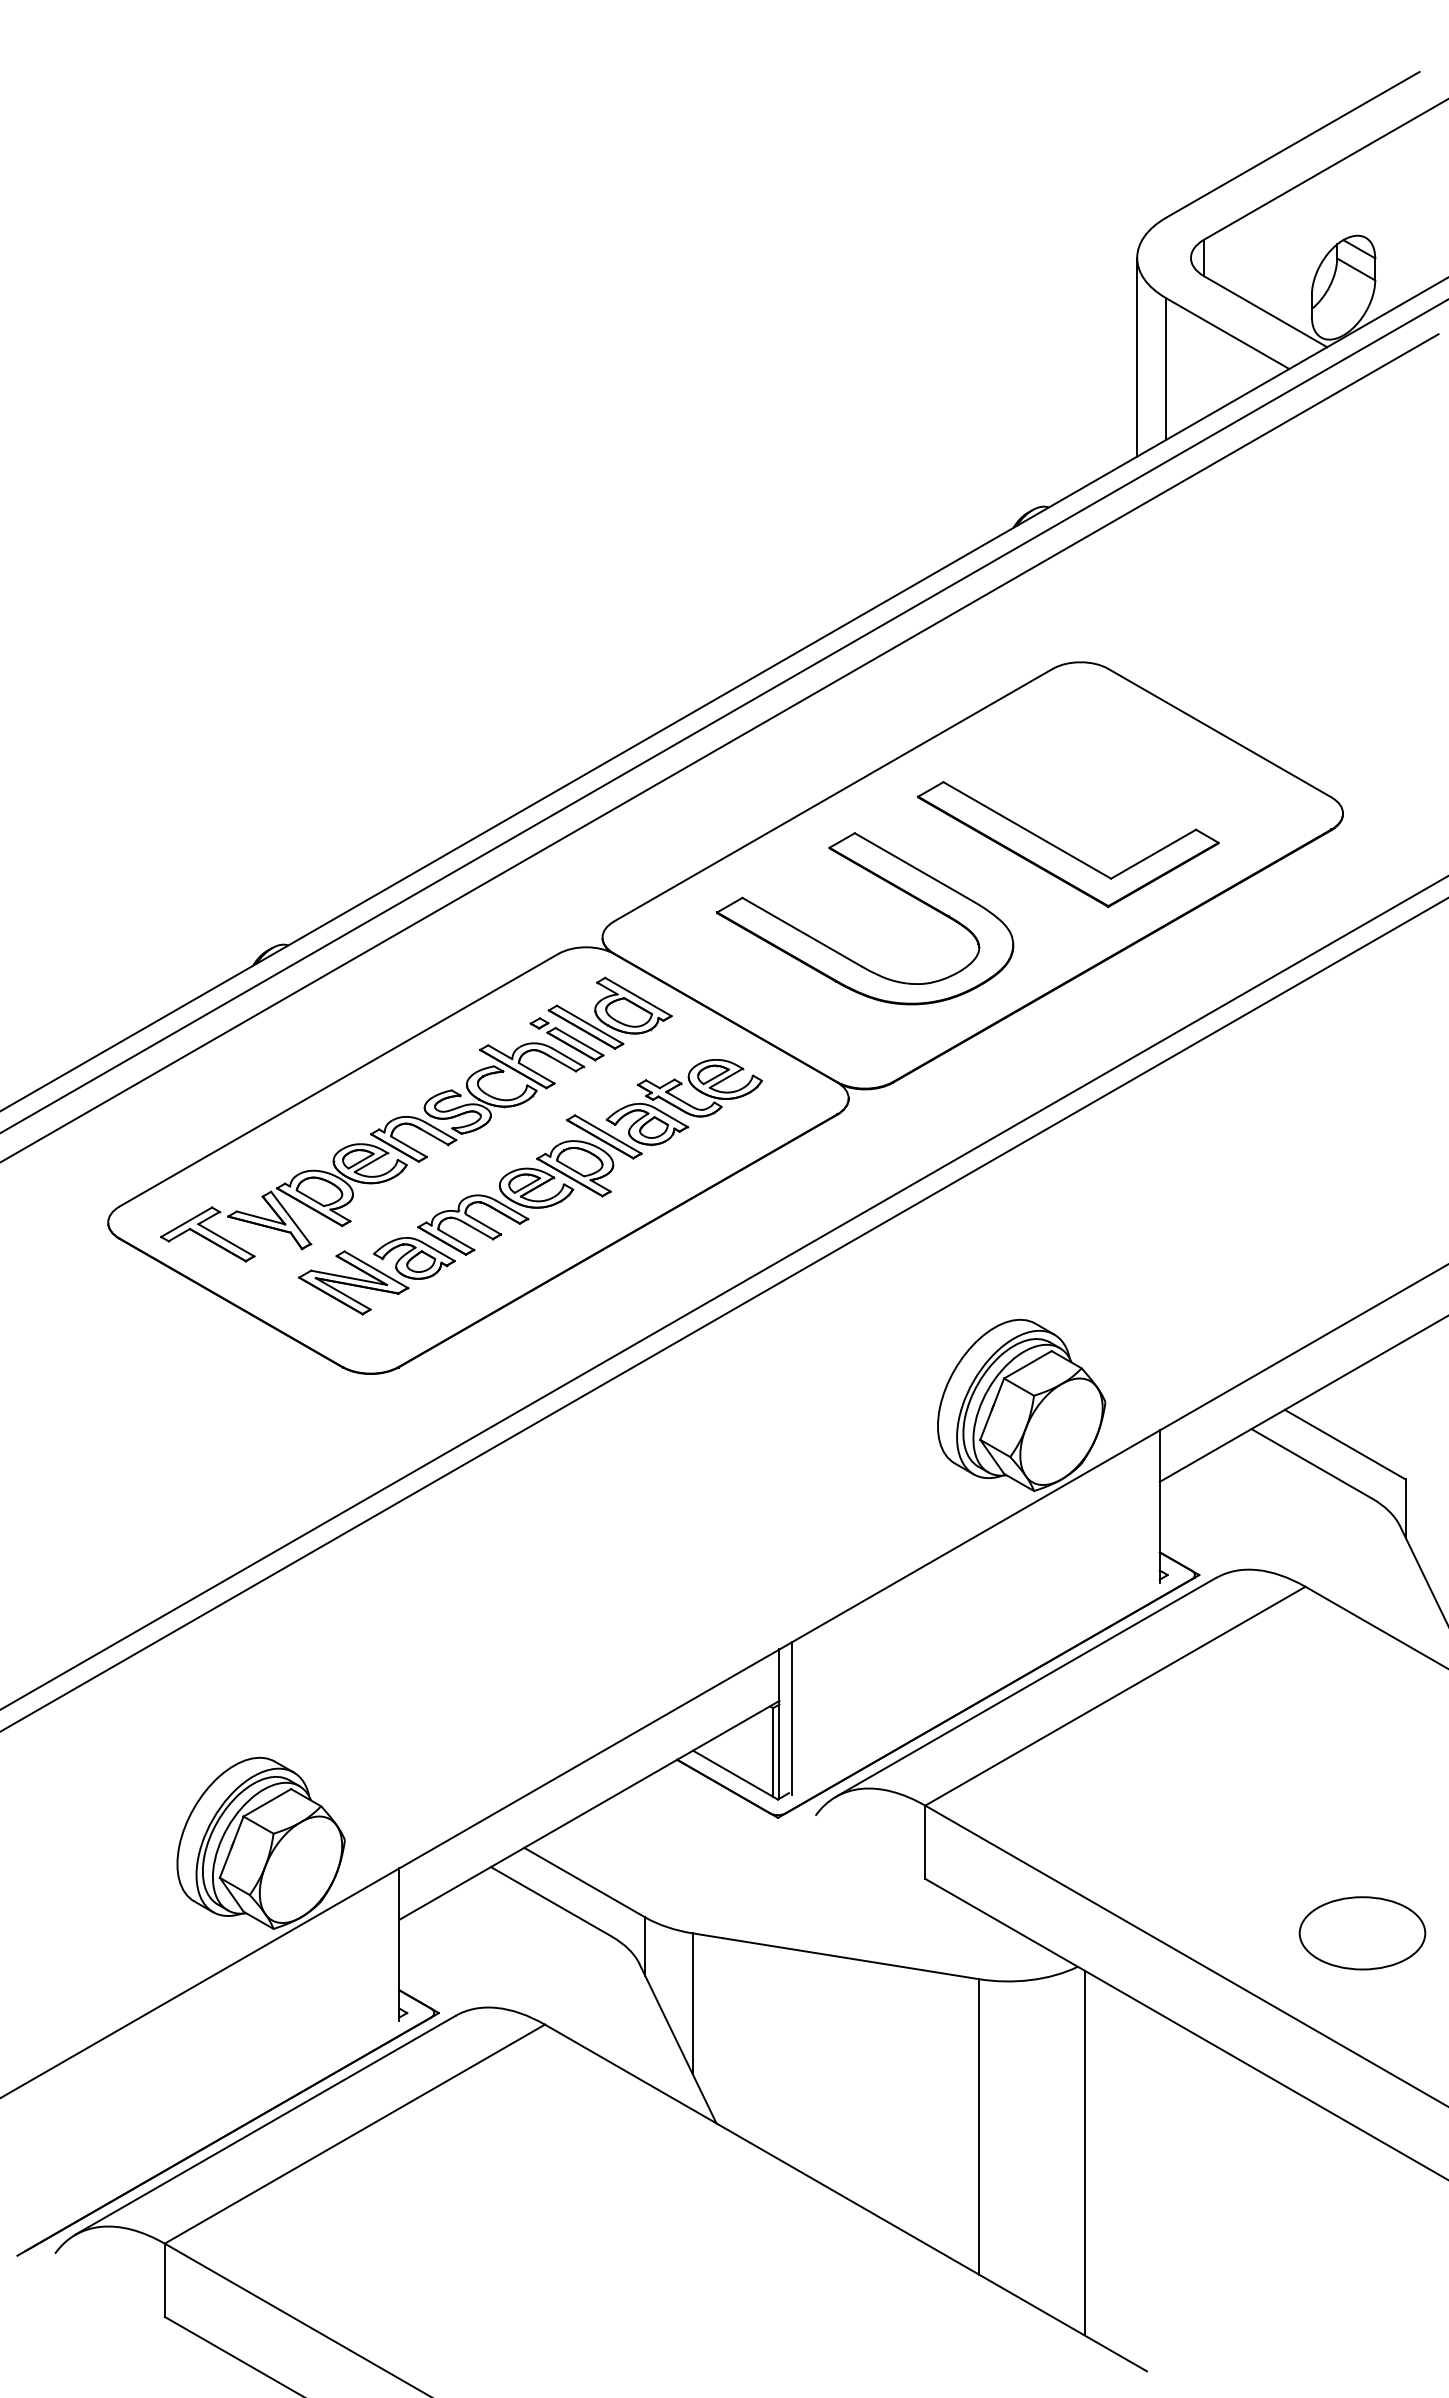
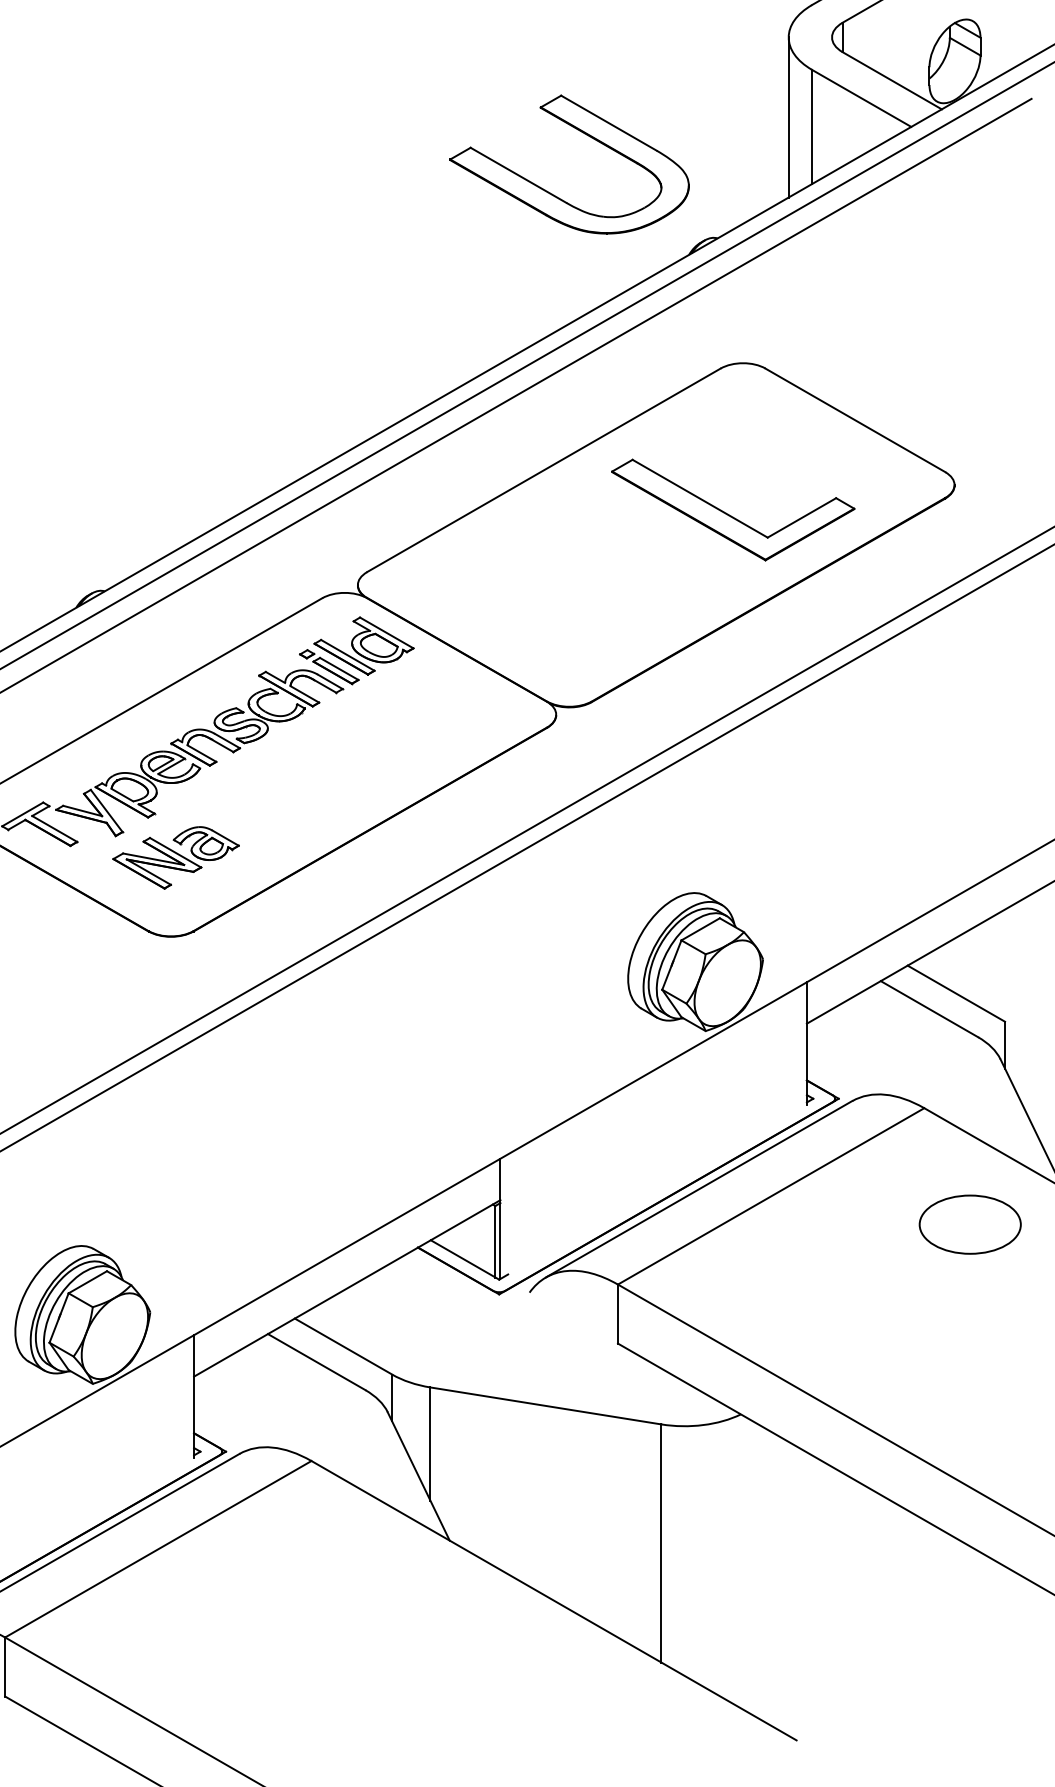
part: (884, 881) -> (585, 134), moved
part: (589, 1157) -> (347, 762), removed
line: (792, 1718) -> (510, 1214), removed
part: (1362, 1933) -> (970, 1224), moved
line: (1084, 2152) -> (746, 1564), removed

